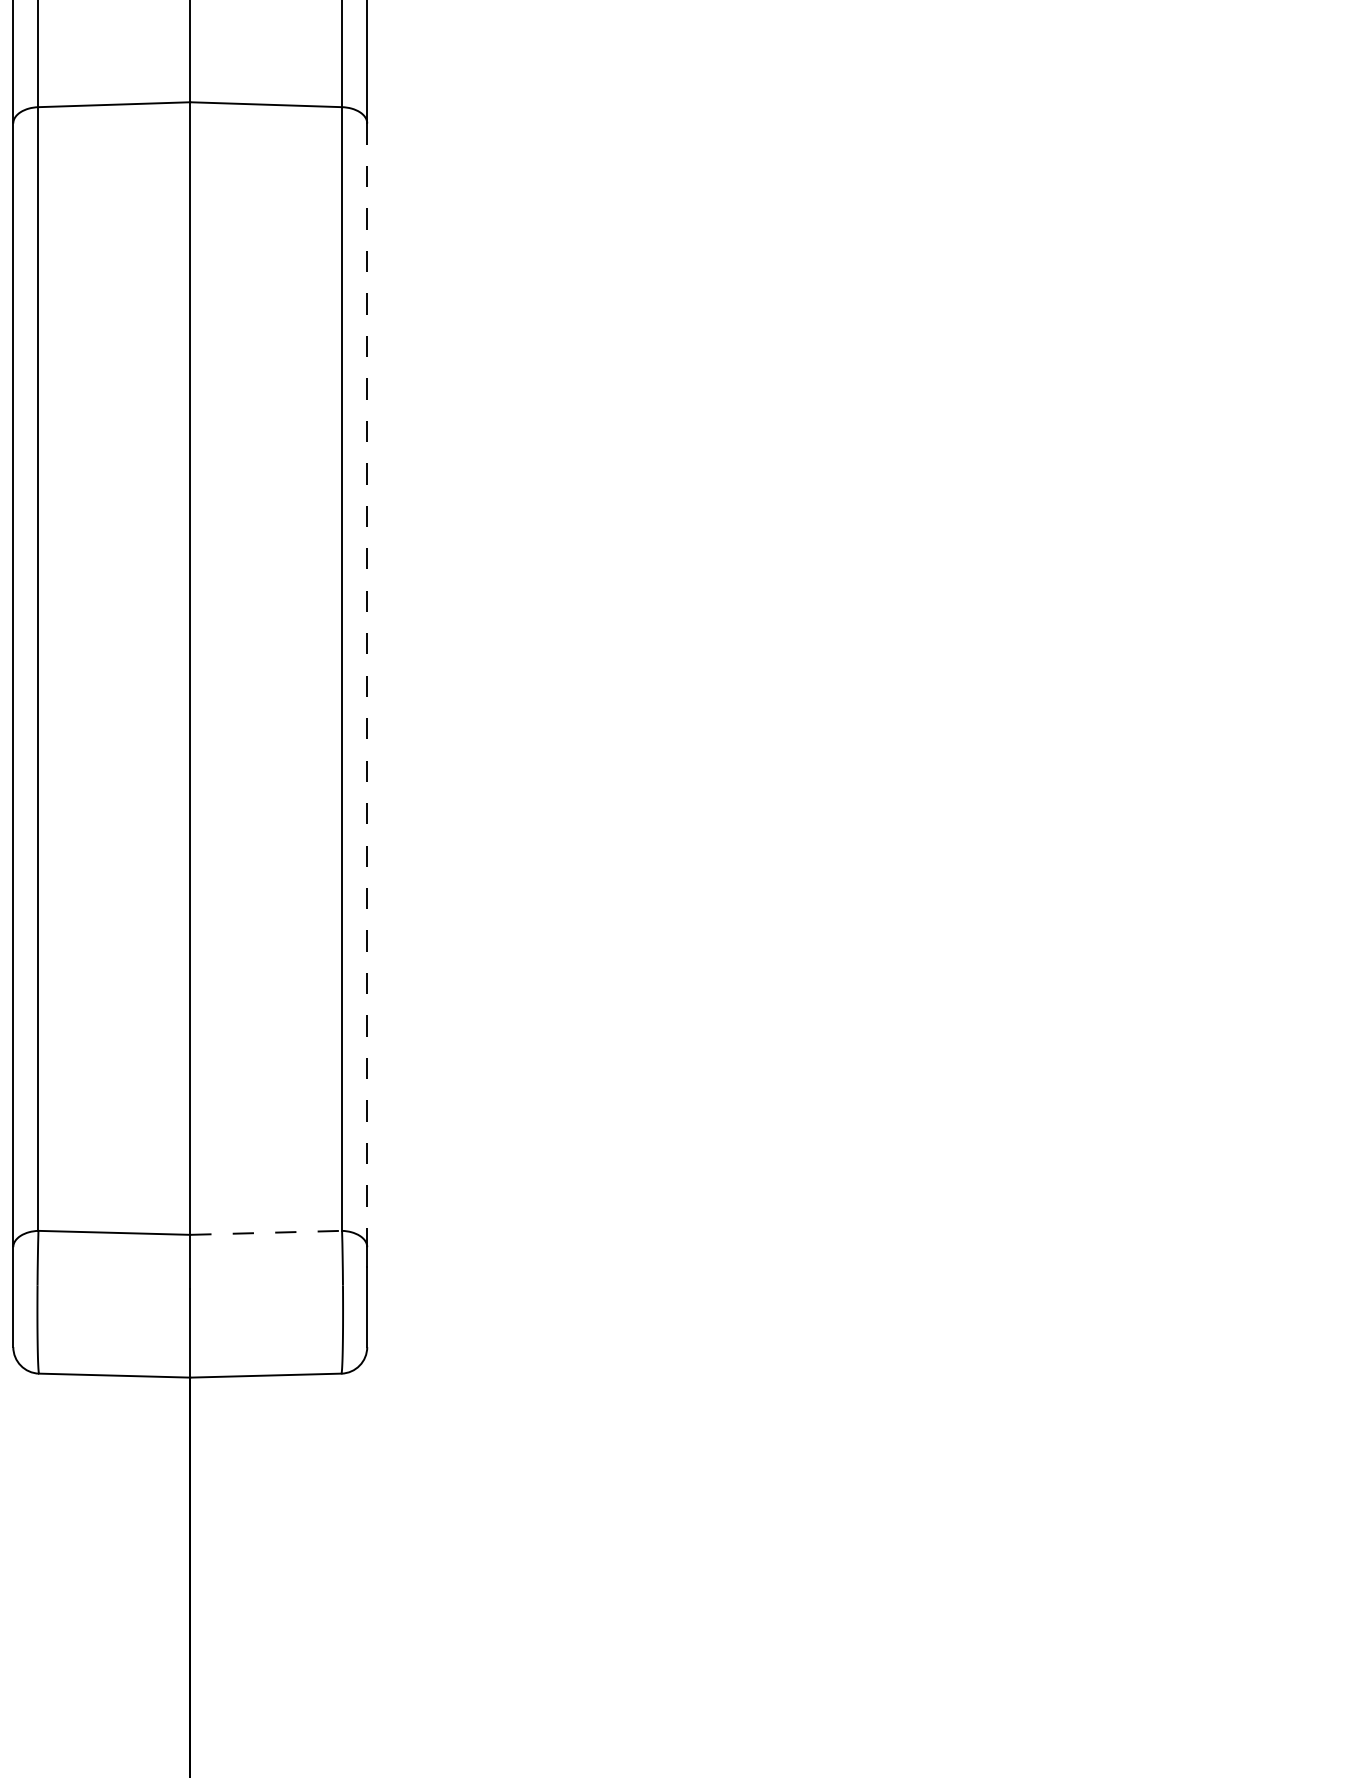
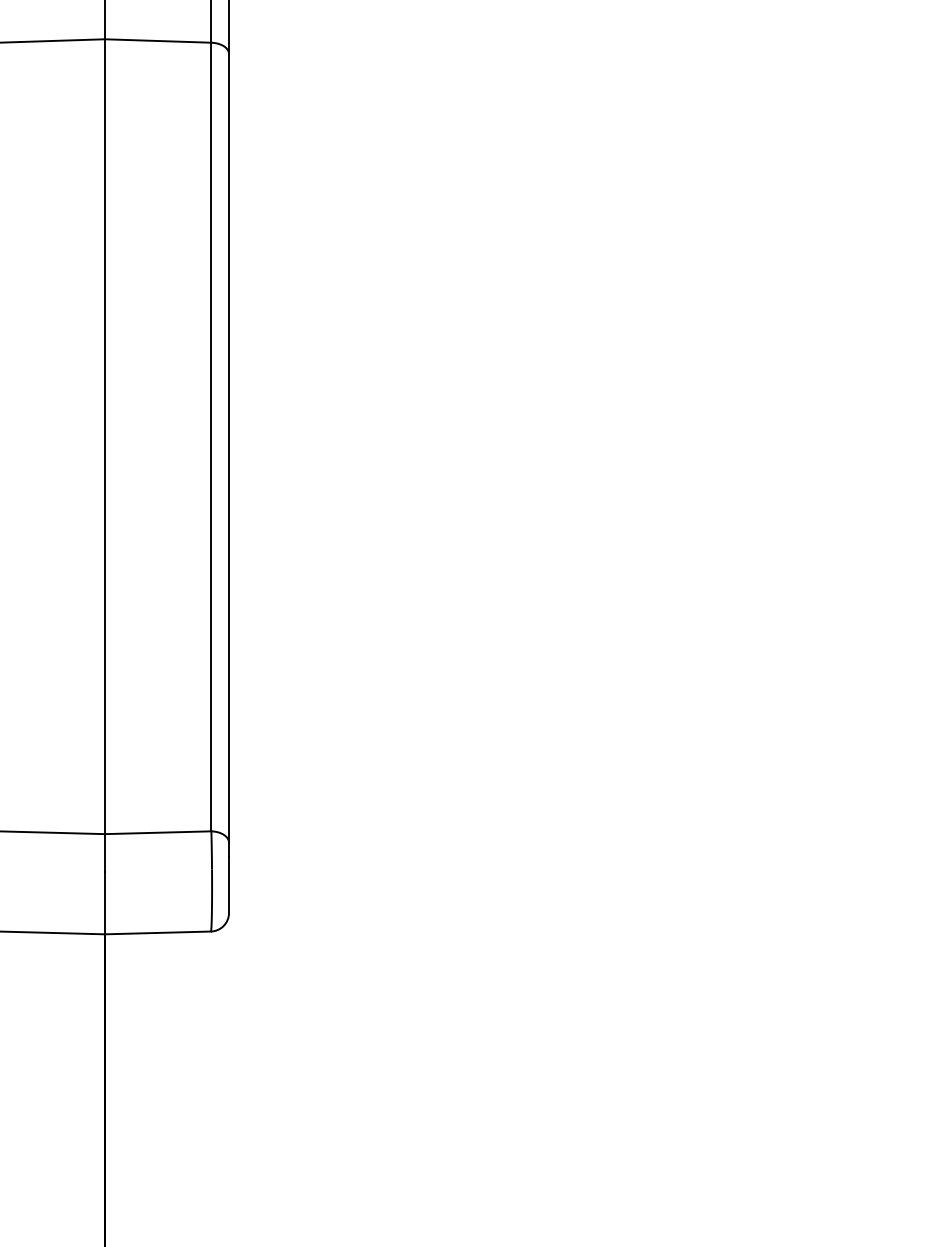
line: (367, 685) -> (229, 448), dashed -> solid
line: (266, 1232) -> (158, 832), dashed -> solid

